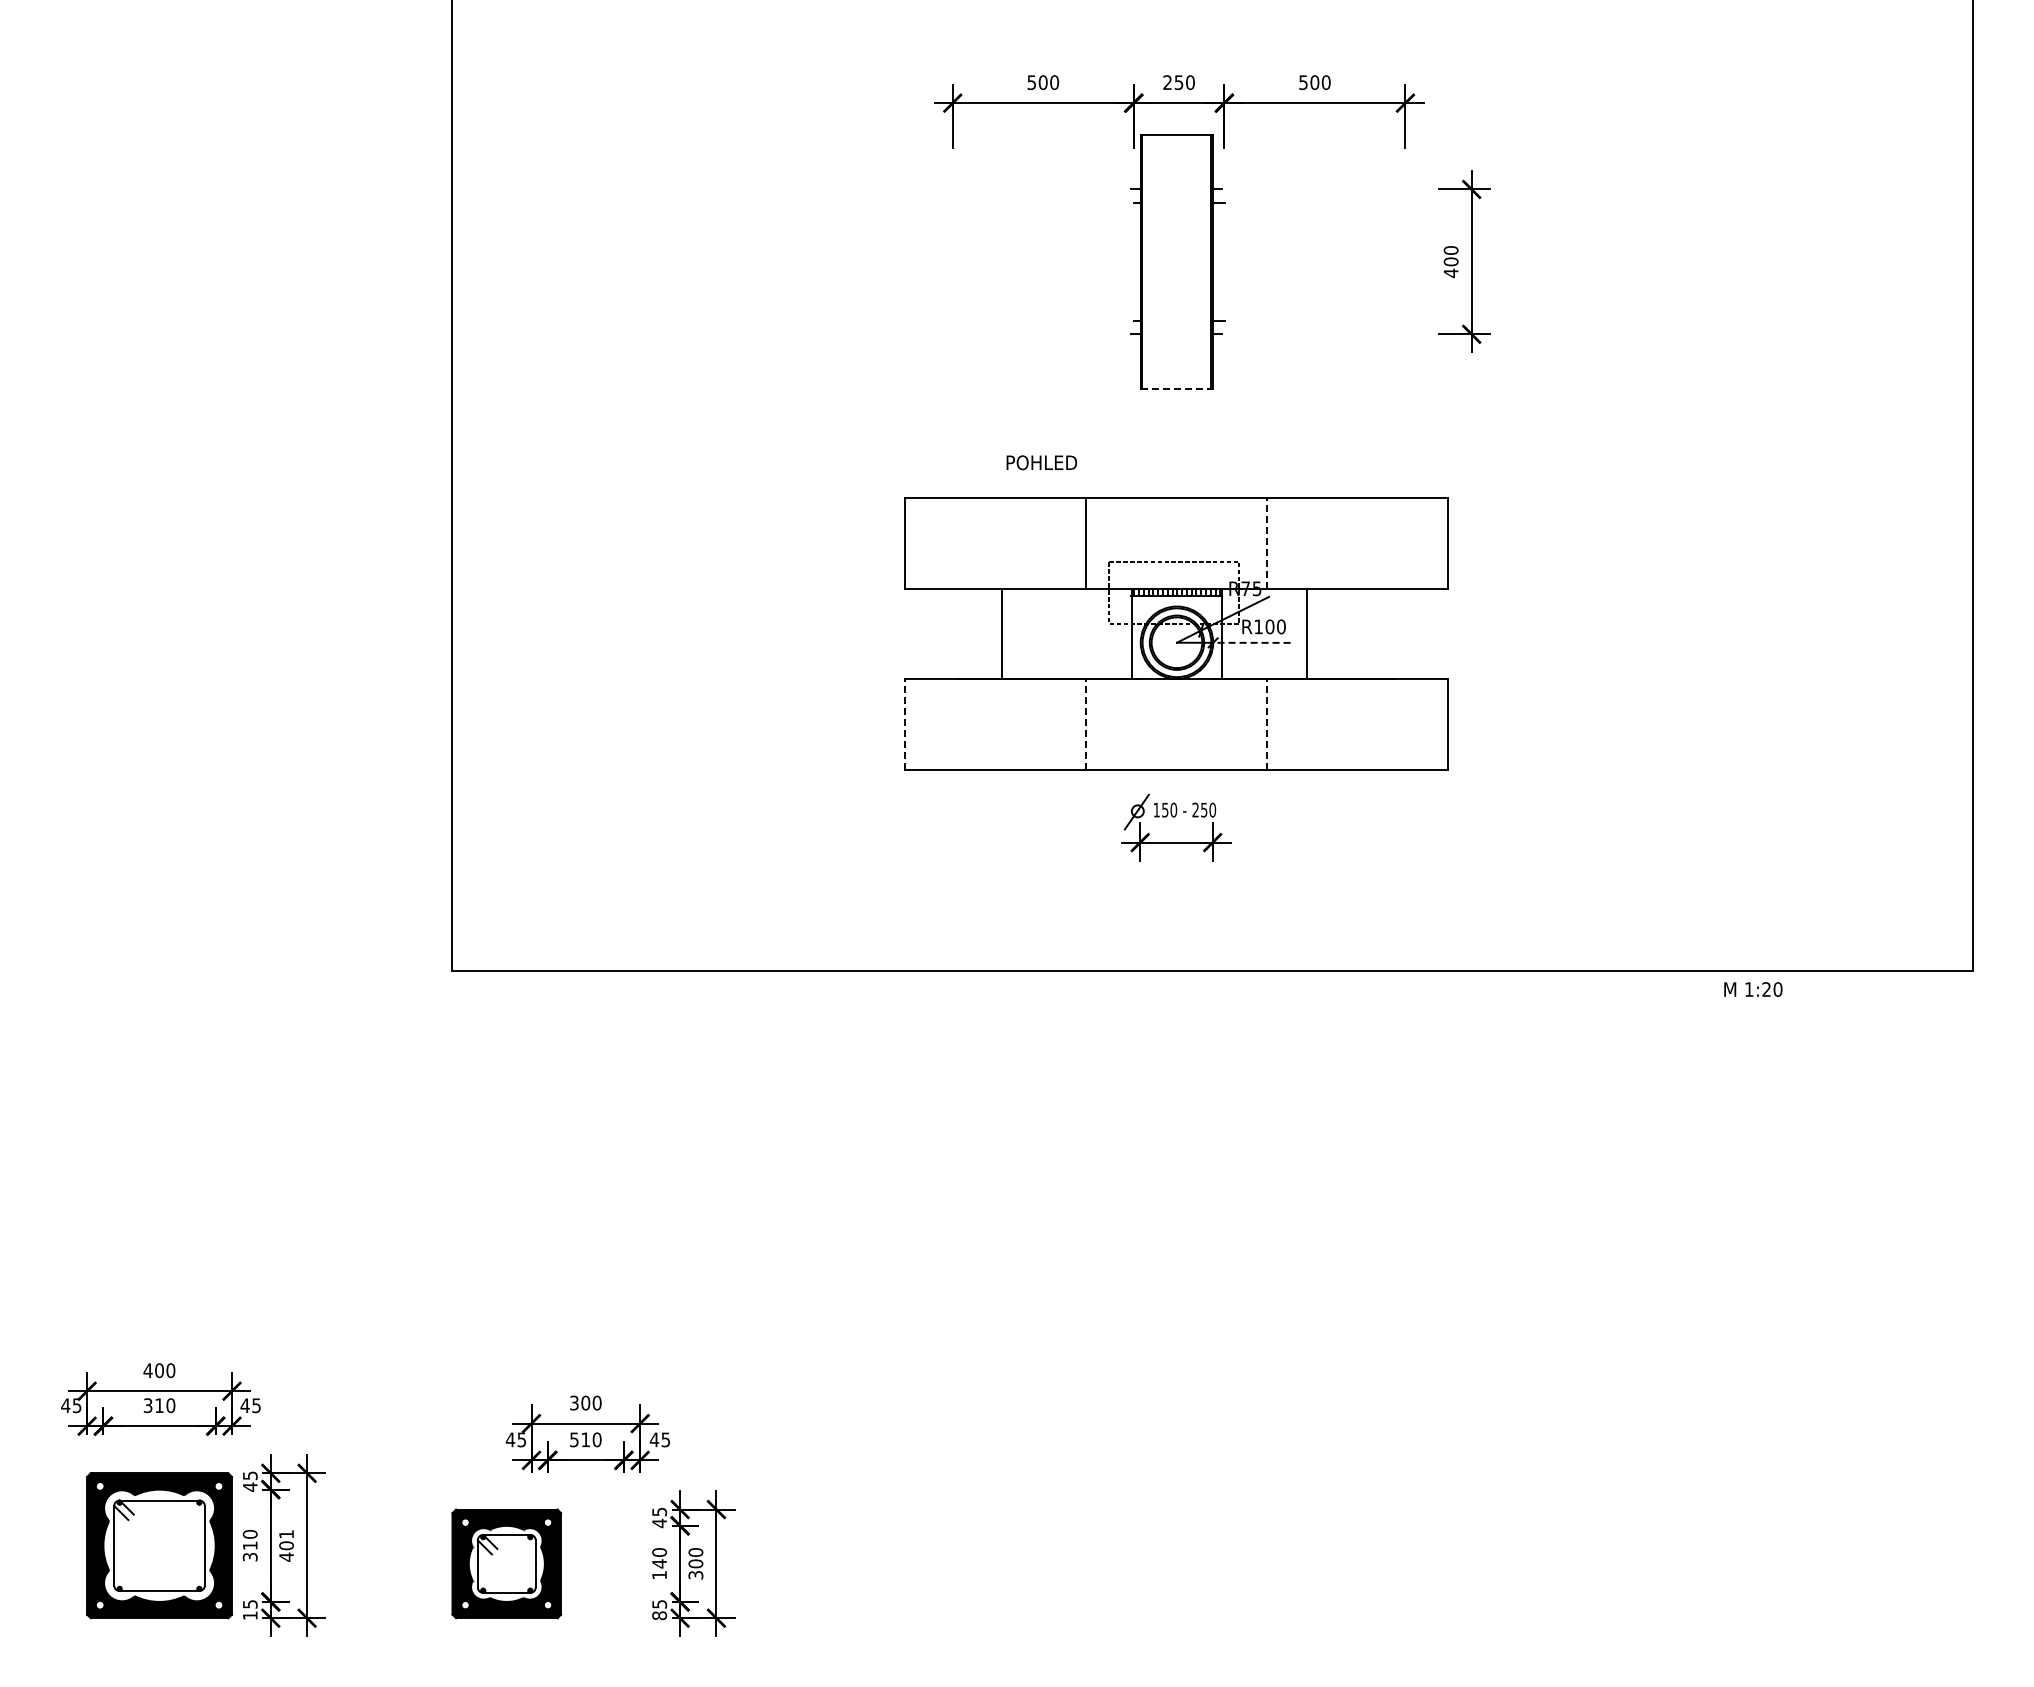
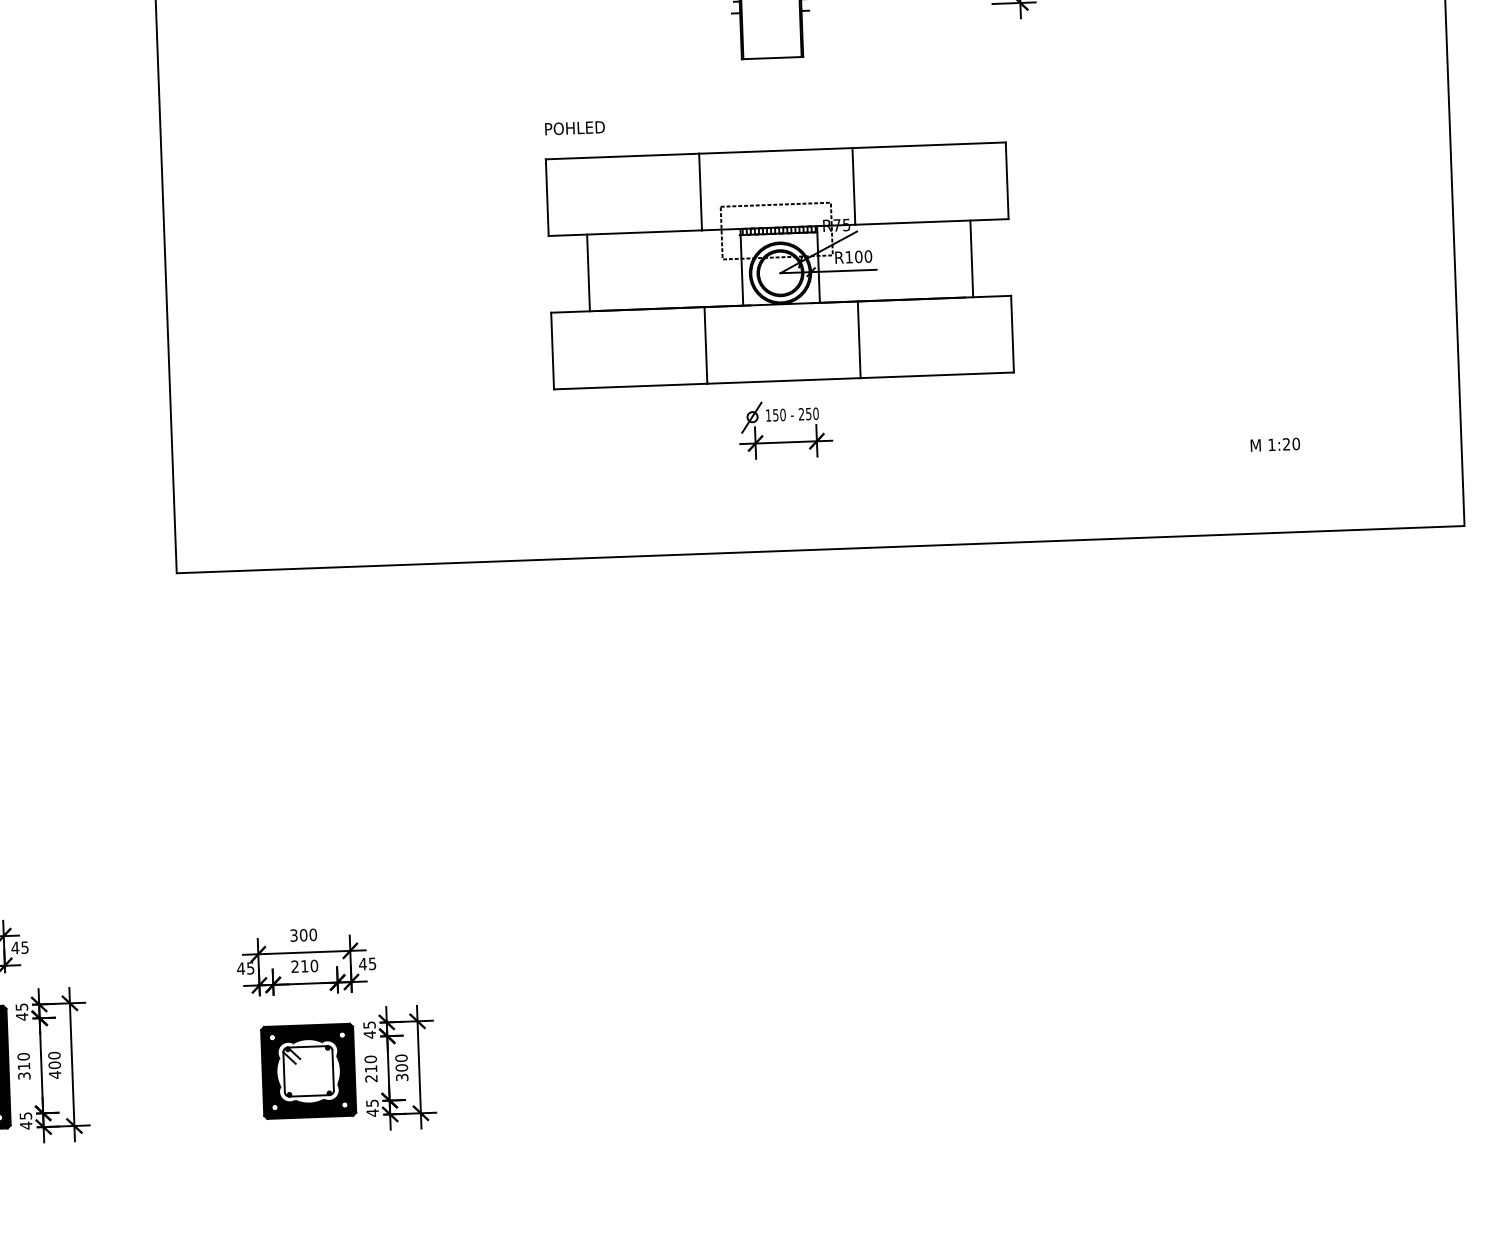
line: (1177, 388) -> (773, 57), dashed -> solid
text: (1041, 462) -> (574, 127), moved
line: (1267, 543) -> (854, 186), dashed -> solid
line: (1001, 633) -> (588, 272), moved
line: (1307, 633) -> (971, 258), moved
line: (1251, 642) -> (843, 270), dashed -> solid
line: (904, 724) -> (552, 350), dashed -> solid
line: (1085, 724) -> (705, 345), dashed -> solid
line: (1266, 724) -> (858, 339), dashed -> solid
text: (1753, 989) -> (1275, 444), moved
text: (574, 1439) -> (295, 966), 510 -> 210
text: (286, 1534) -> (54, 1055), 401 -> 400
part: (506, 1563) -> (308, 1071), moved
text: (659, 1569) -> (371, 1073), 140 -> 210
text: (250, 1615) -> (26, 1125), 15 -> 45
text: (659, 1615) -> (372, 1112), 85 -> 45

